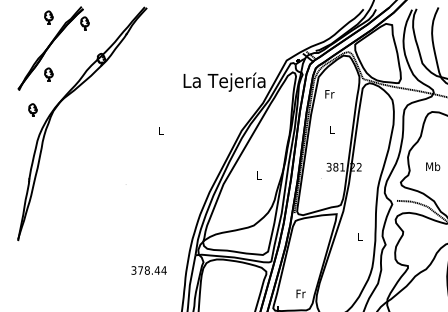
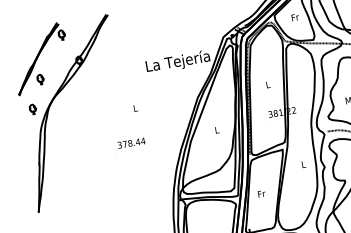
part: (48, 17) -> (32, 35), removed
text: (329, 94) -> (295, 17), moved
text: (148, 270) -> (131, 143), moved
text: (300, 293) -> (261, 193), moved

